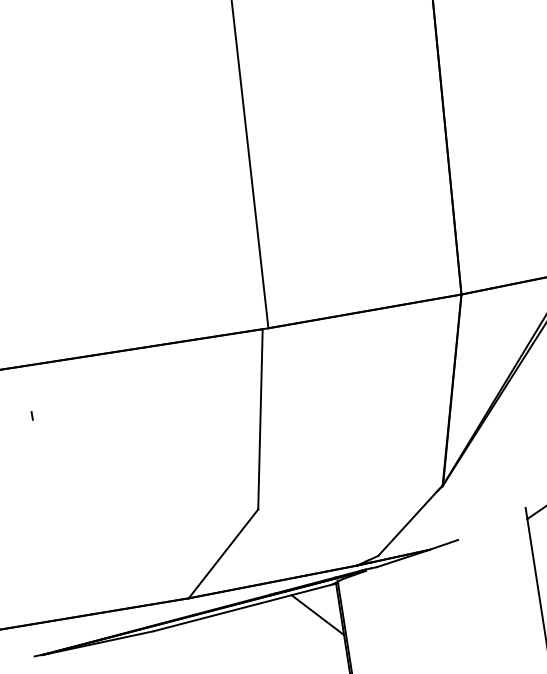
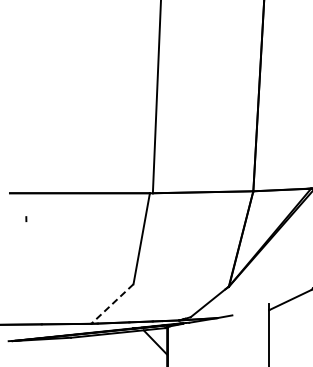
line: (223, 554) -> (112, 304), solid -> dashed

